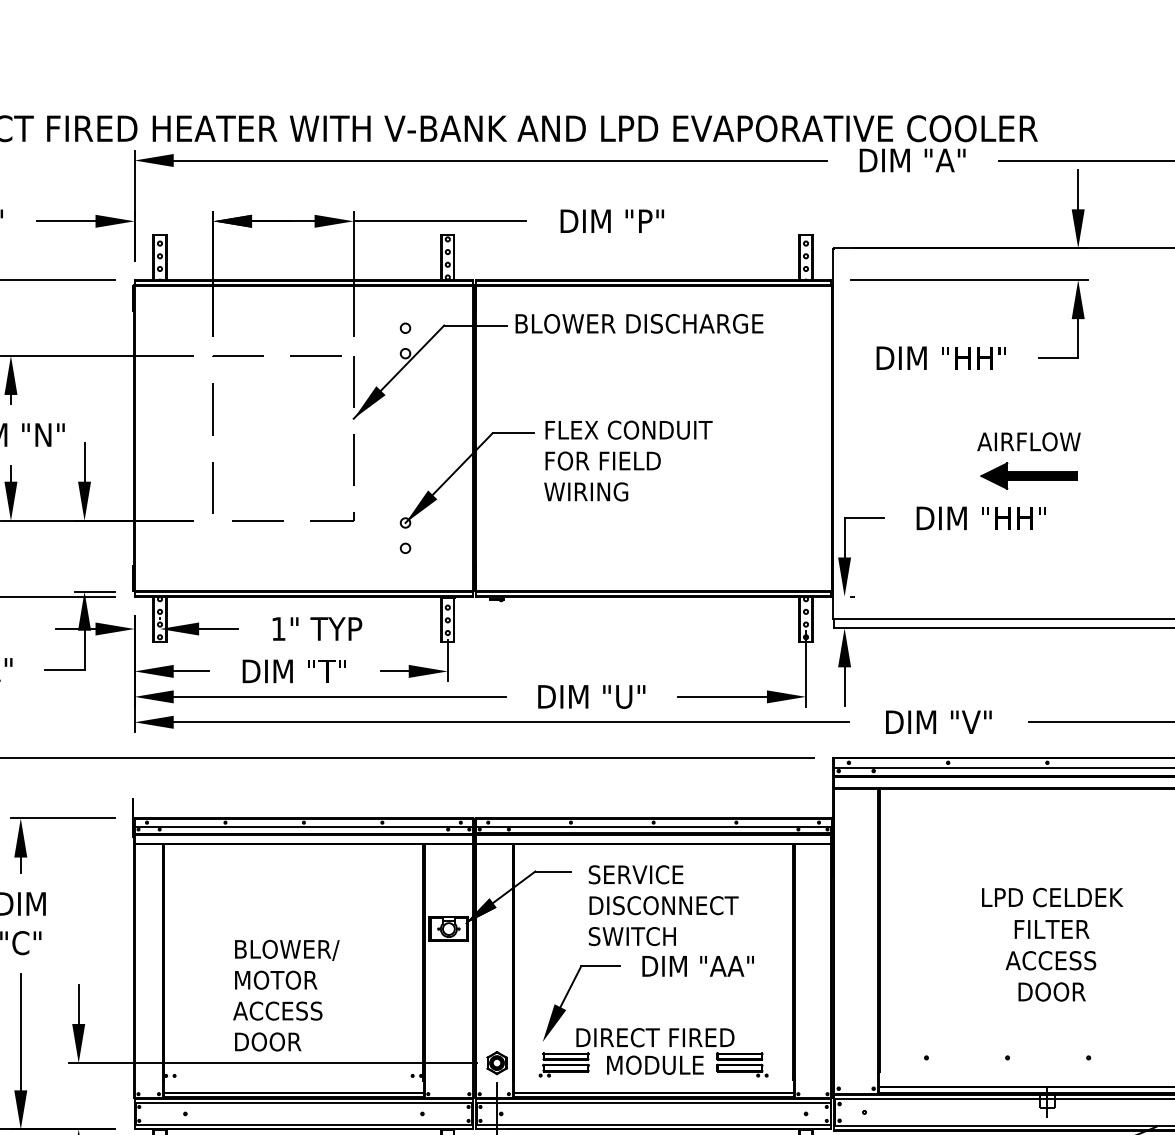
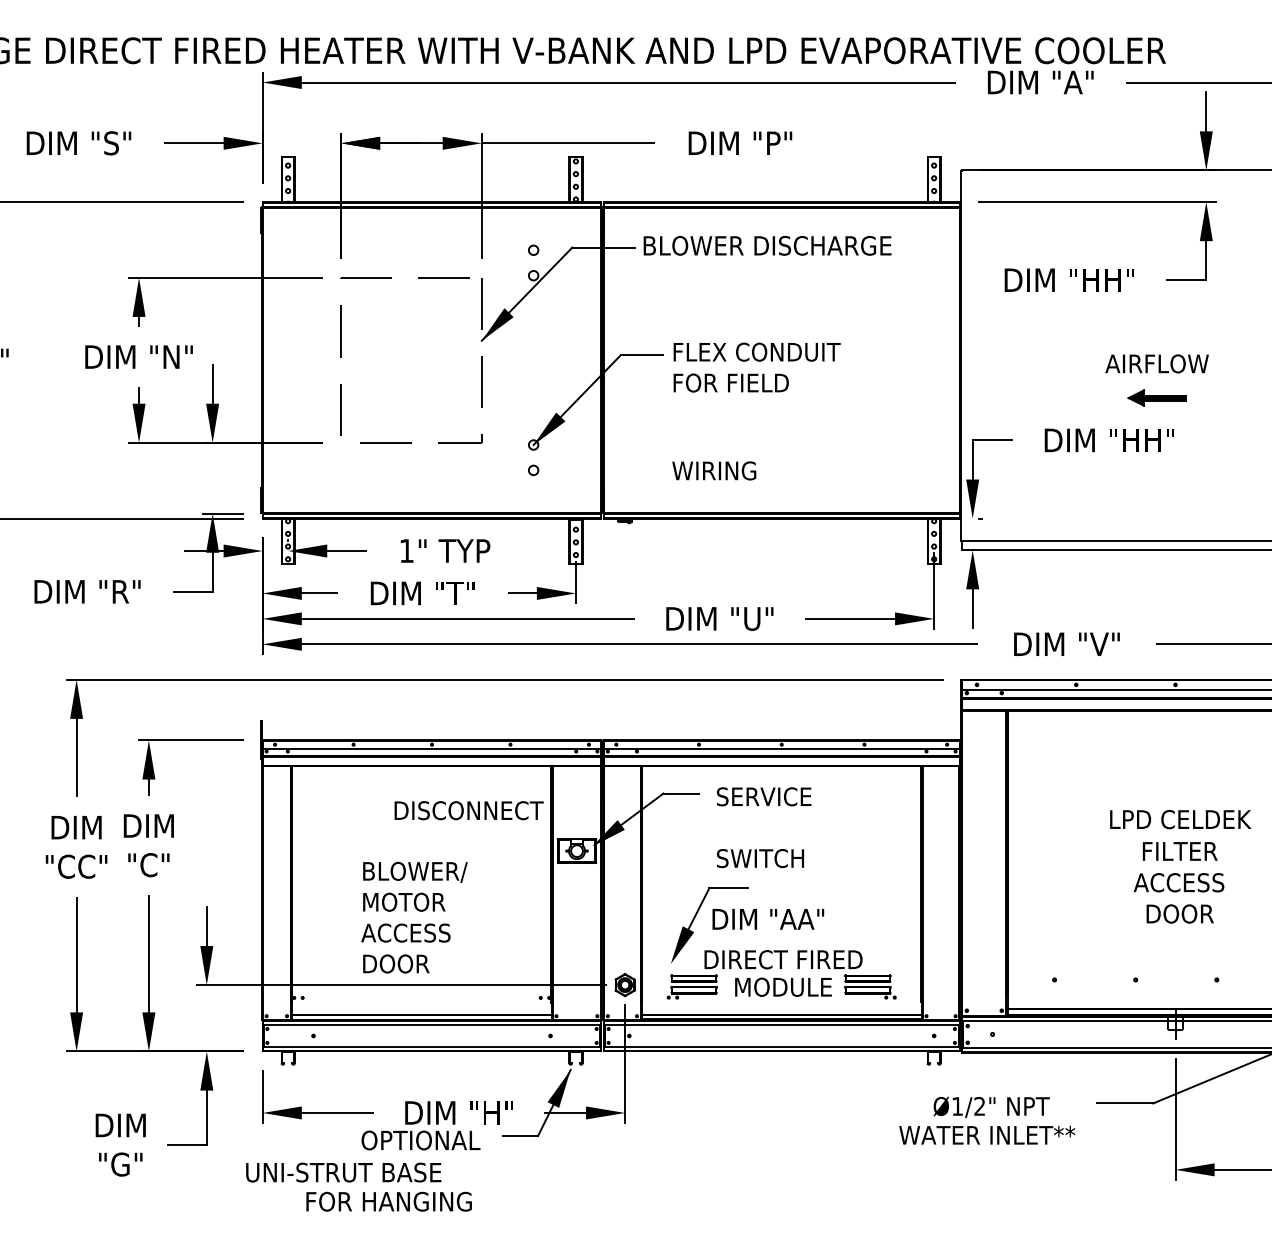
part: (1028, 475) -> (1156, 397), size x0.6
text: (586, 491) -> (714, 470), moved
text: (663, 905) -> (468, 810), moved
text: (698, 966) -> (768, 919), moved

